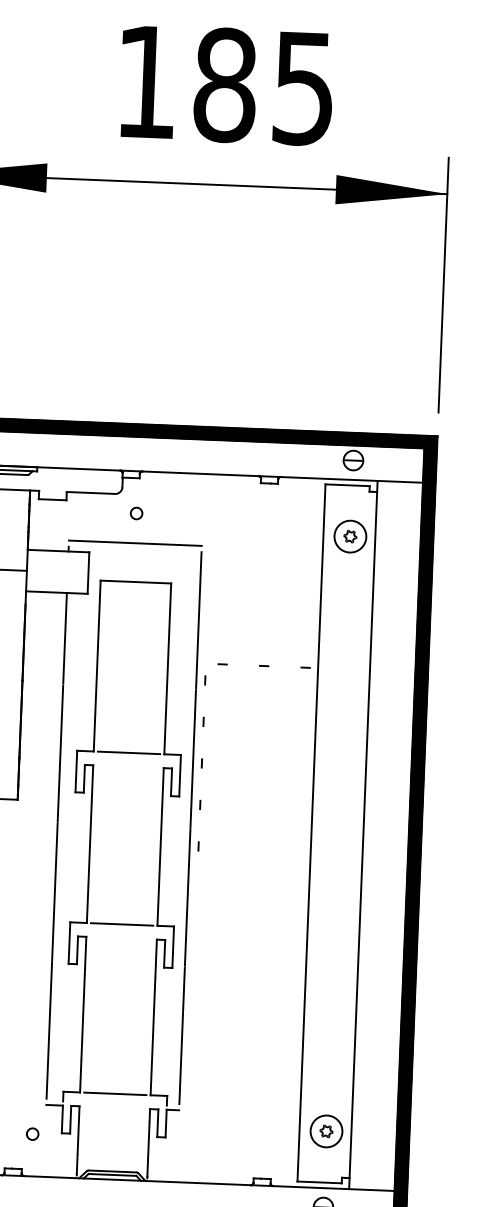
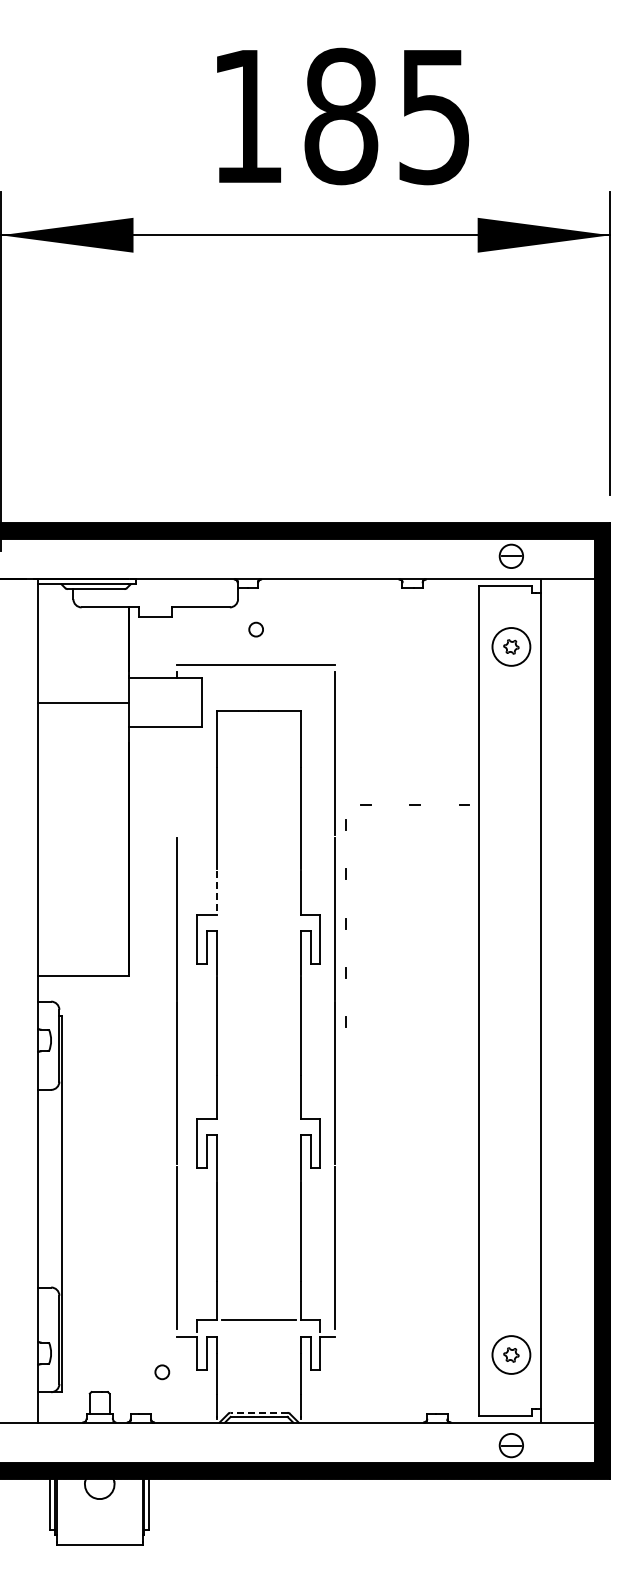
line: (65, 638) -> (177, 781), removed
line: (94, 732) -> (216, 892), solid -> dashed
line: (128, 752) -> (258, 914), removed
line: (122, 924) -> (258, 1118), removed
line: (112, 1171) -> (258, 1412), solid -> dashed

